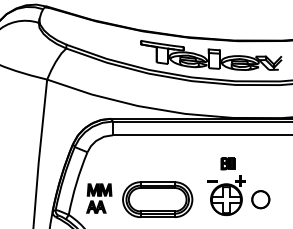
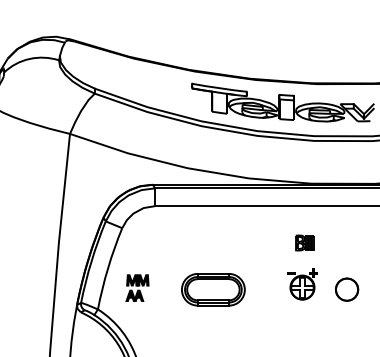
part: (226, 195) -> (302, 284), size x0.6
part: (99, 198) -> (137, 287), size x0.7
part: (157, 199) -> (213, 289), size x0.7

